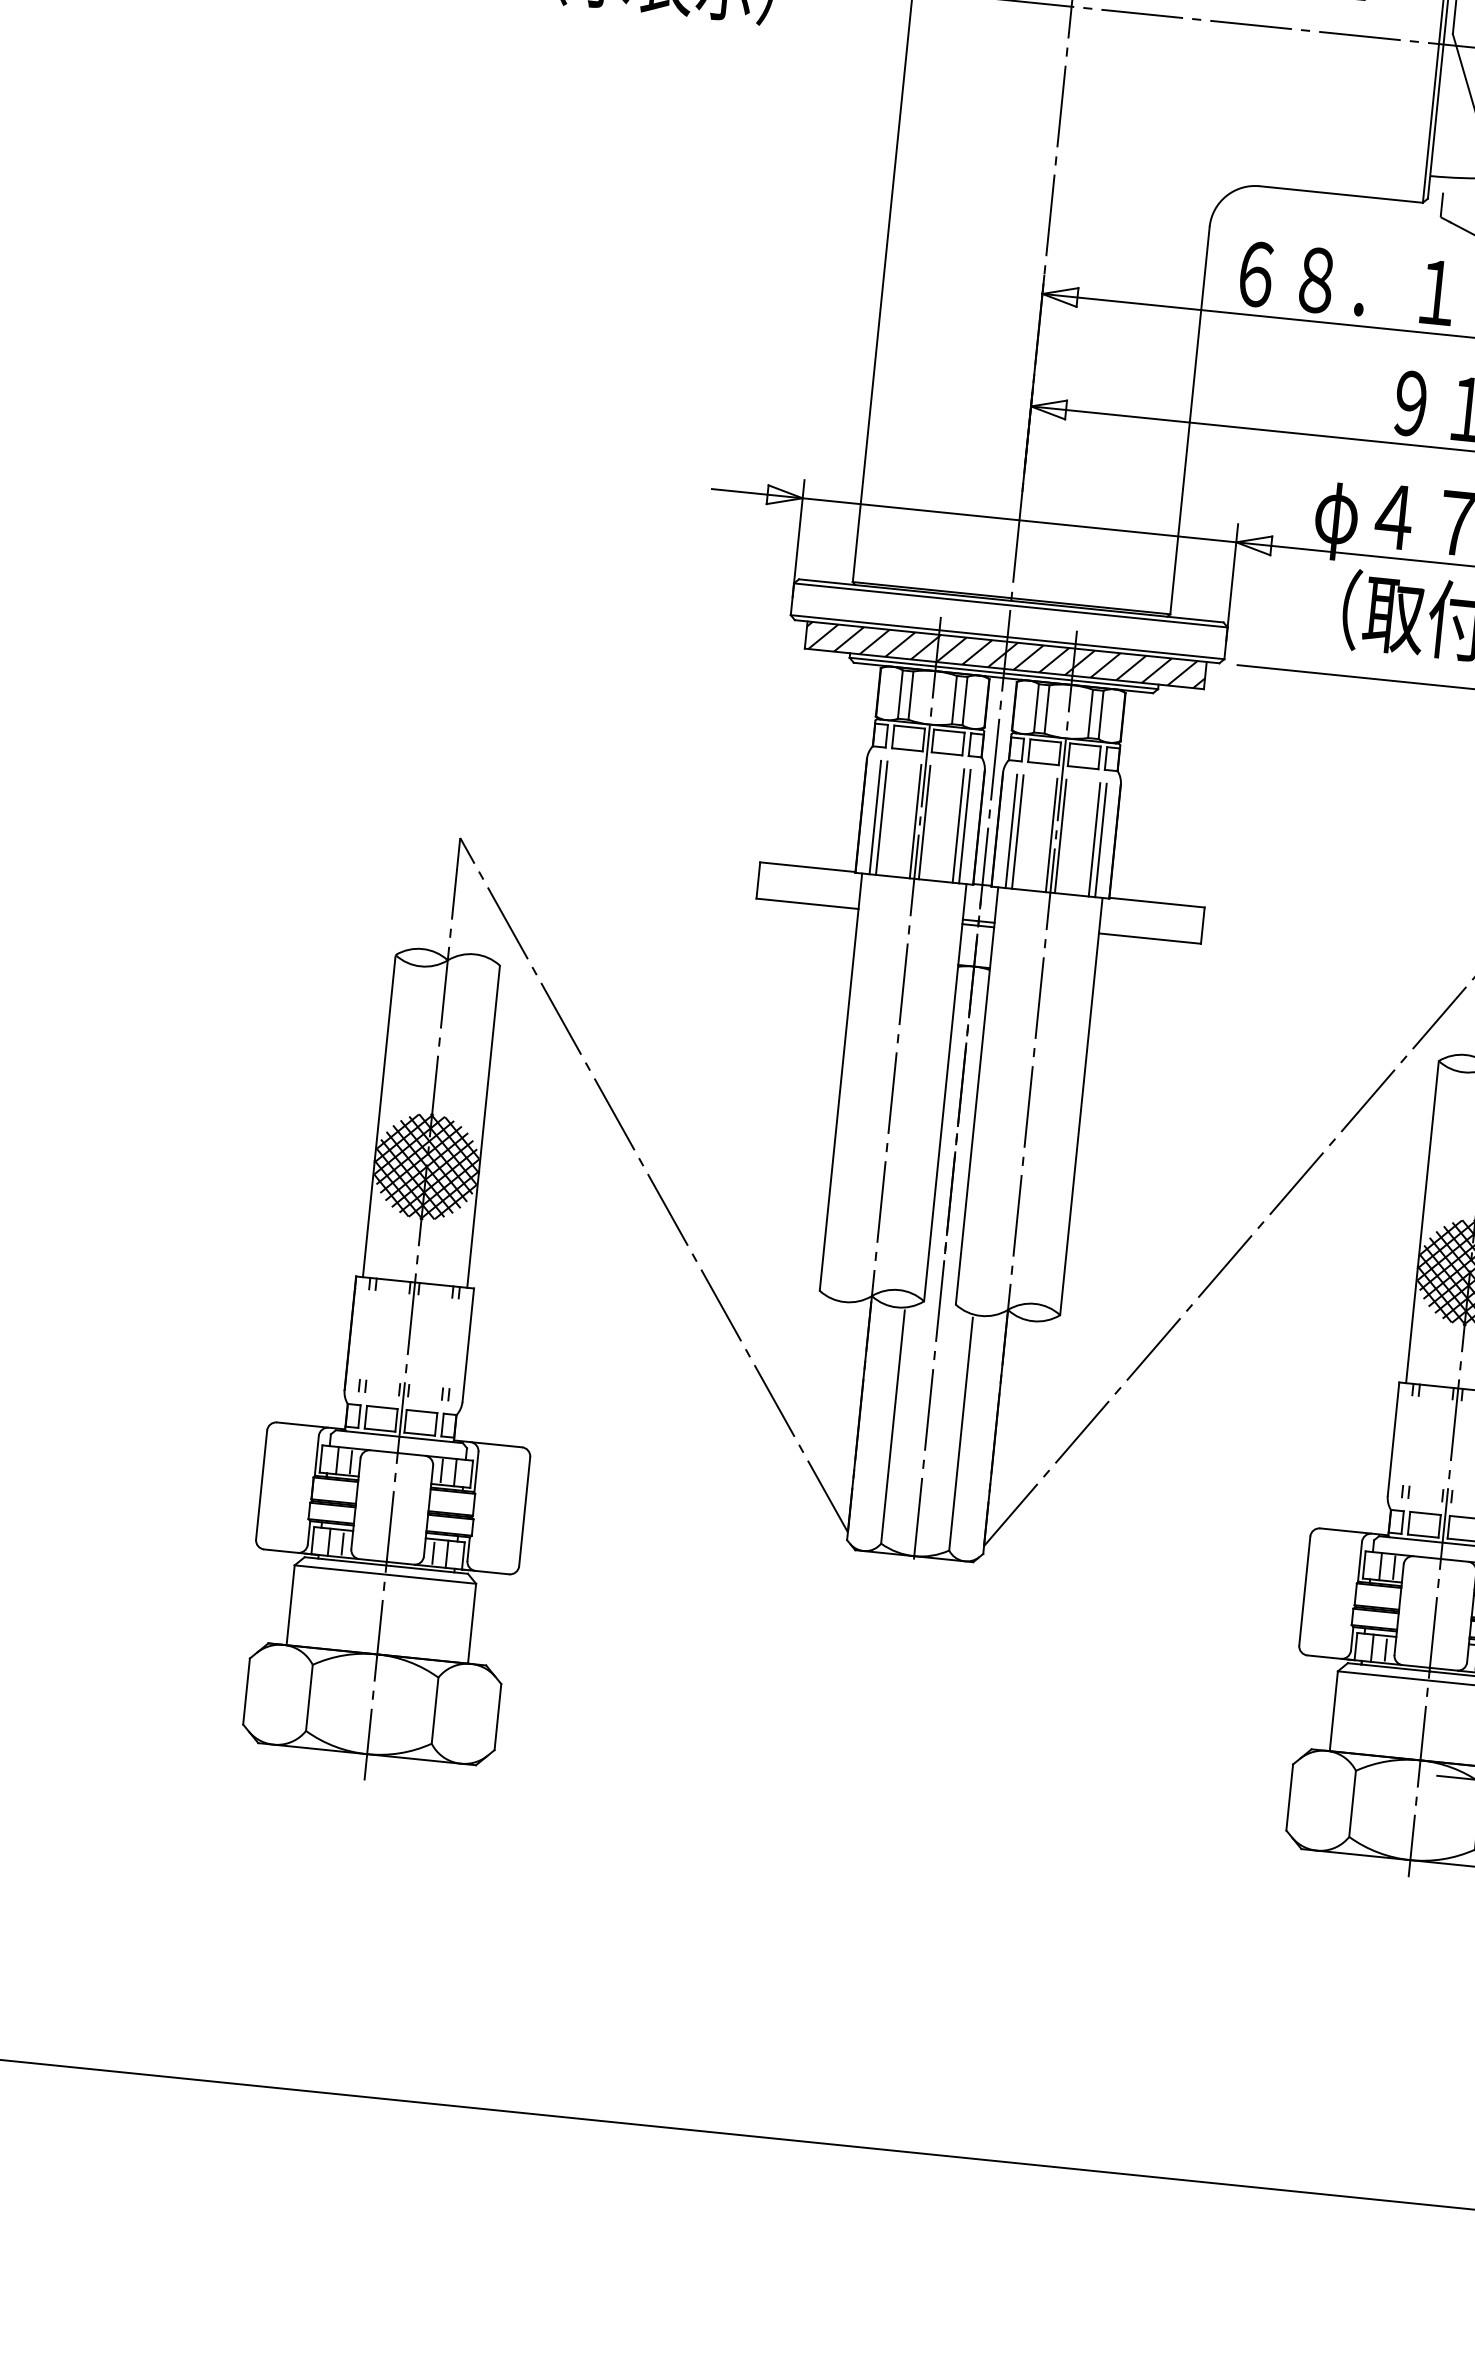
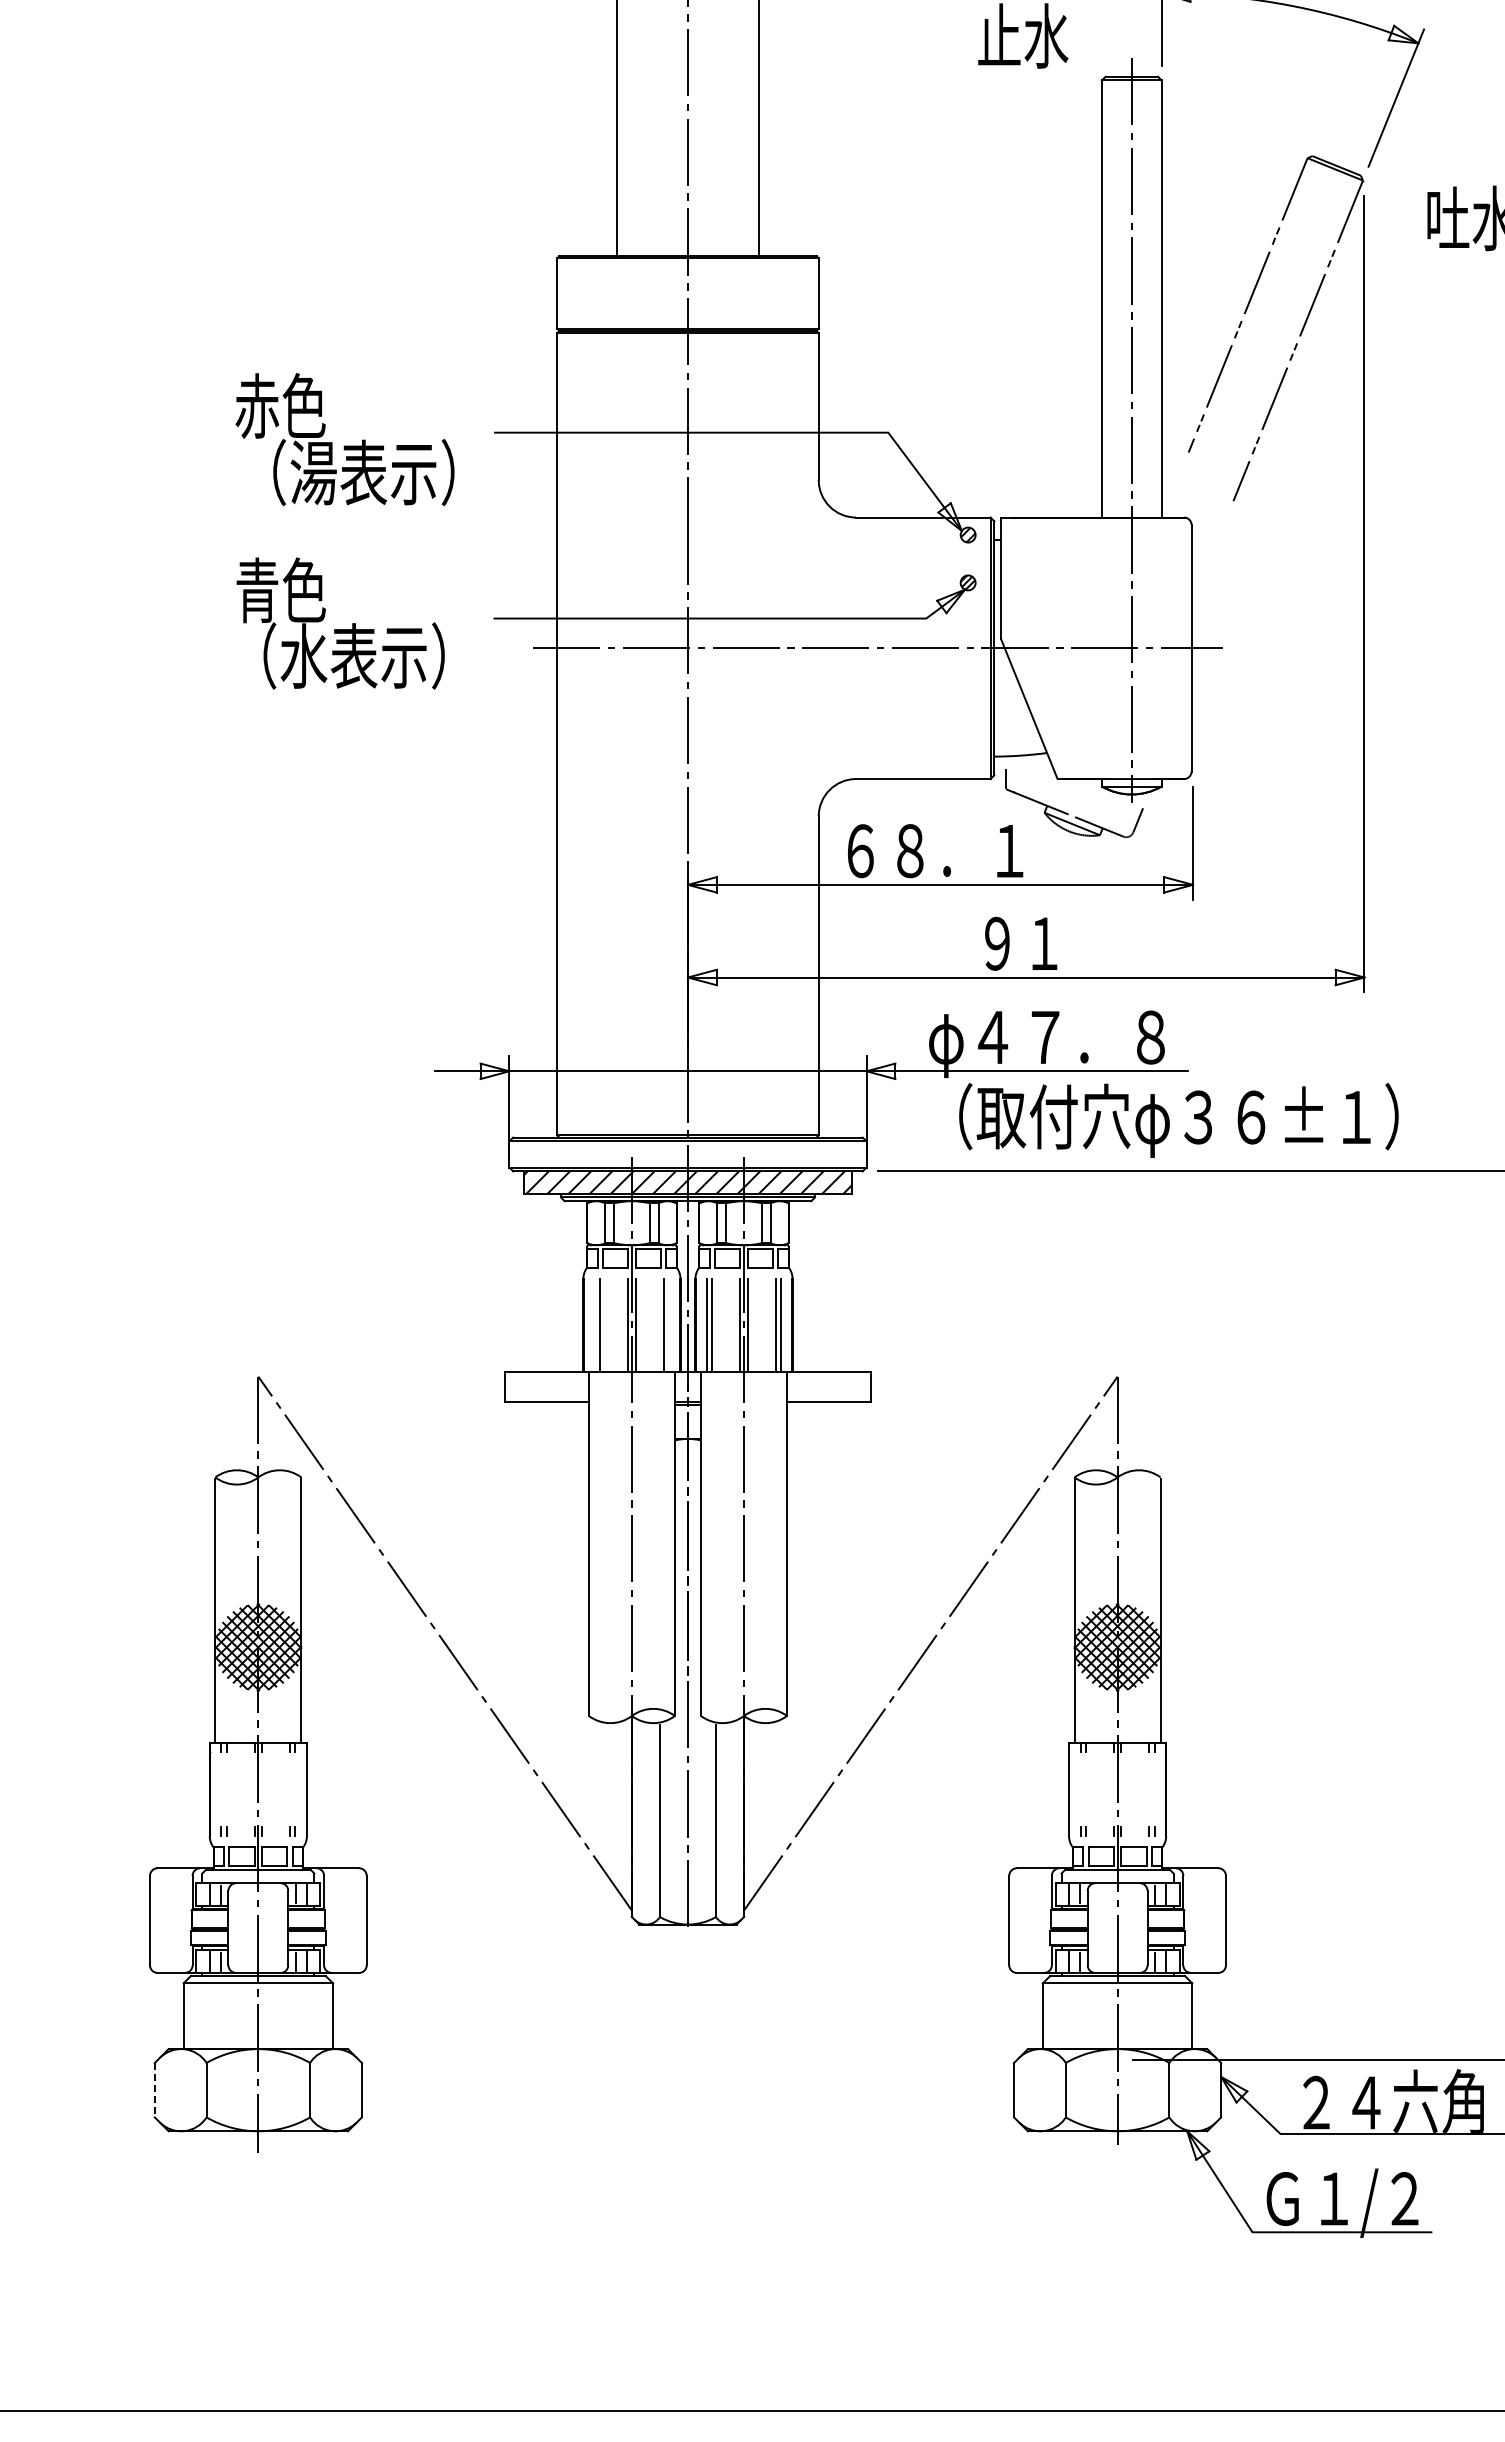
line: (875, 817) -> (595, 1325), removed
line: (964, 826) -> (668, 1325), removed
line: (246, 1691) -> (154, 2090), solid -> dashed

